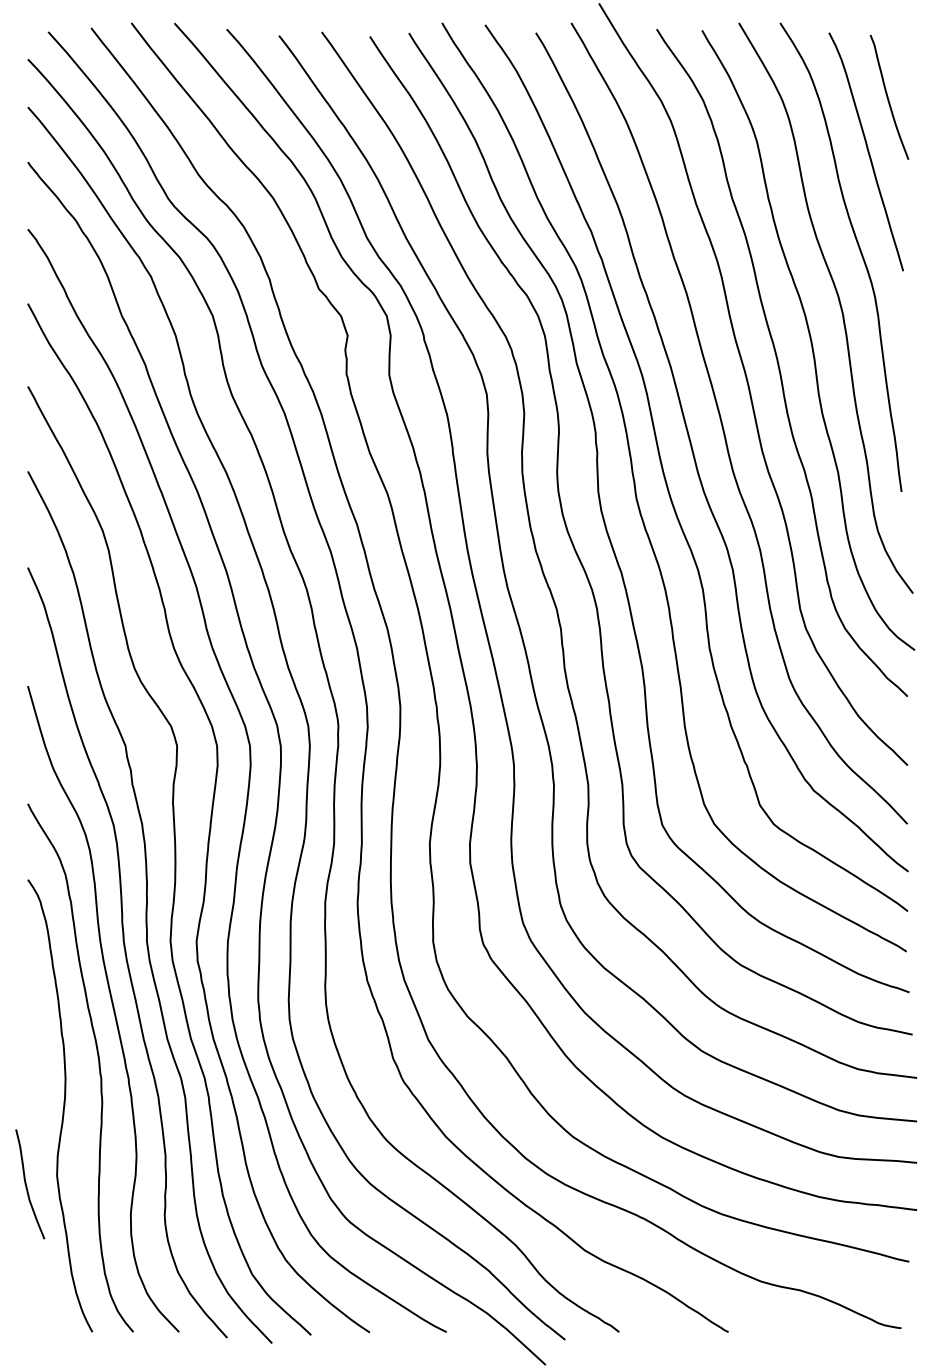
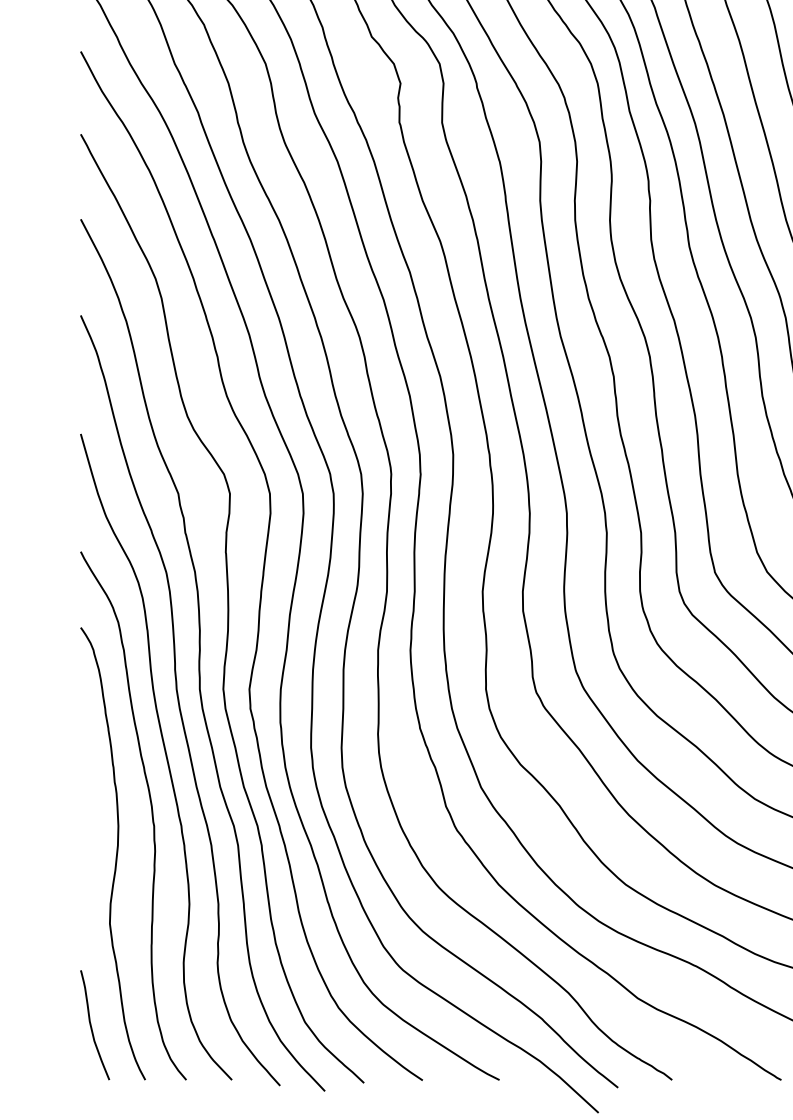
curve: (27, 1186) -> (92, 1027), moved

